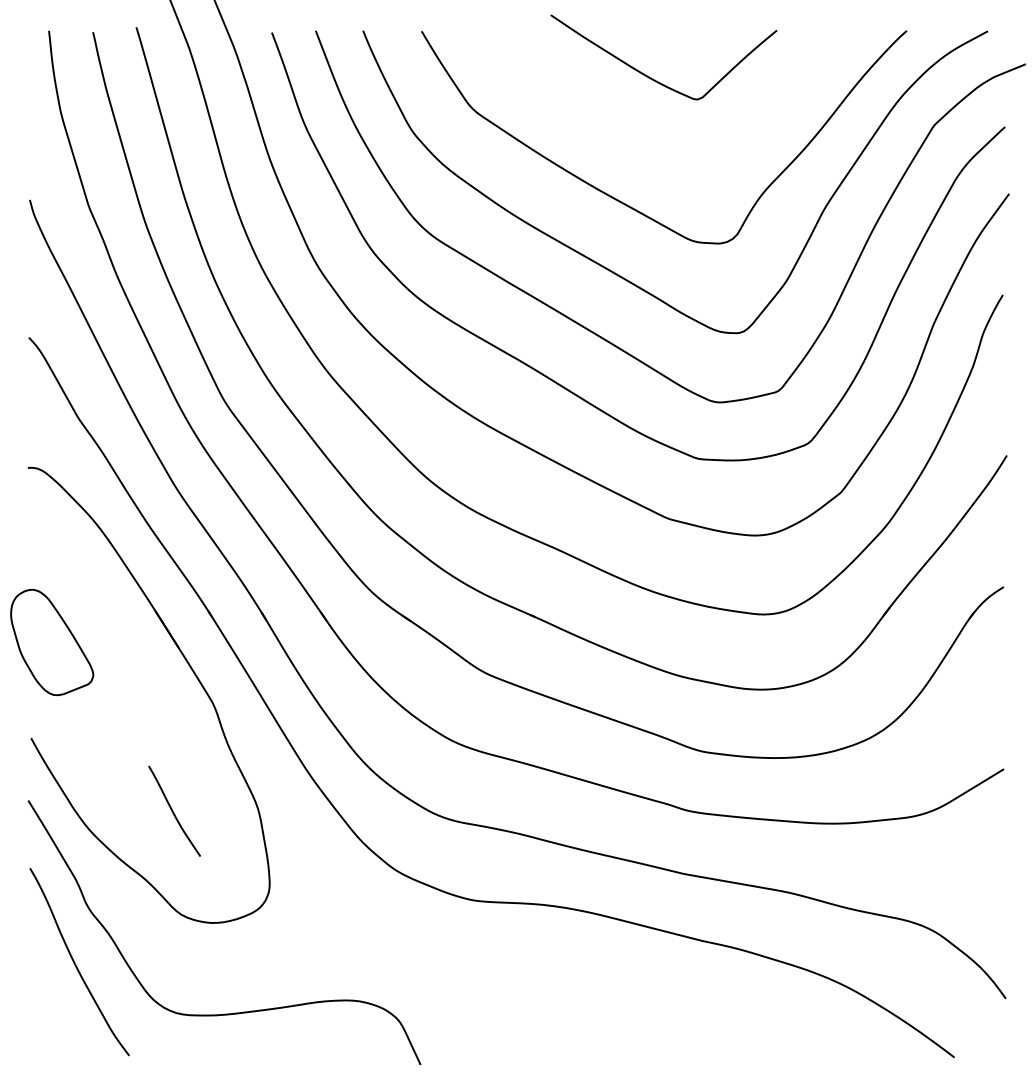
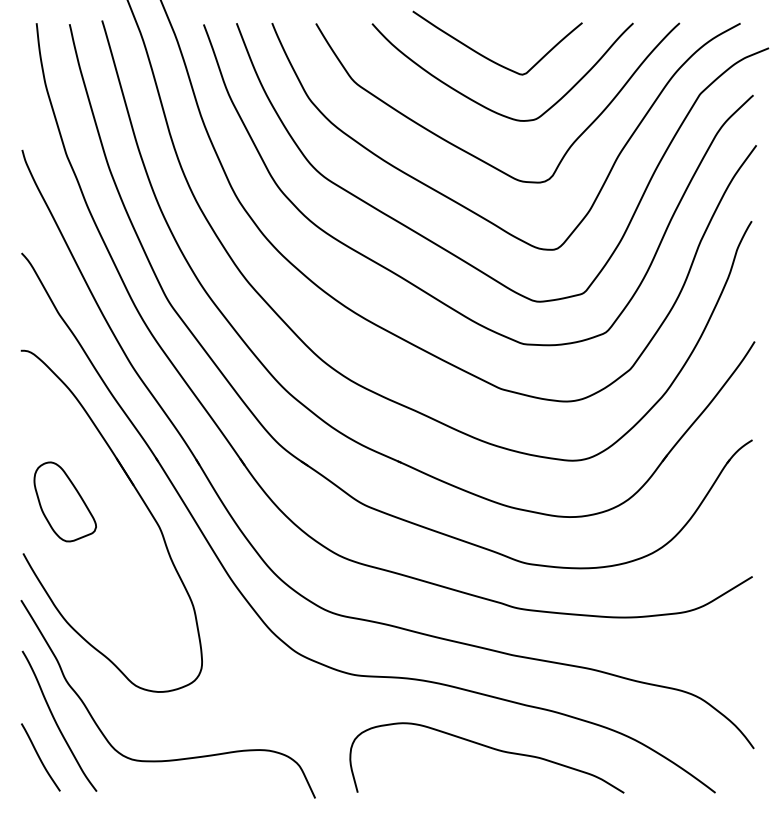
curve: (648, 142) -> (486, 106), added
part: (52, 642) -> (65, 501), moved
curve: (173, 810) -> (40, 756), moved
curve: (654, 998) -> (490, 748), added

